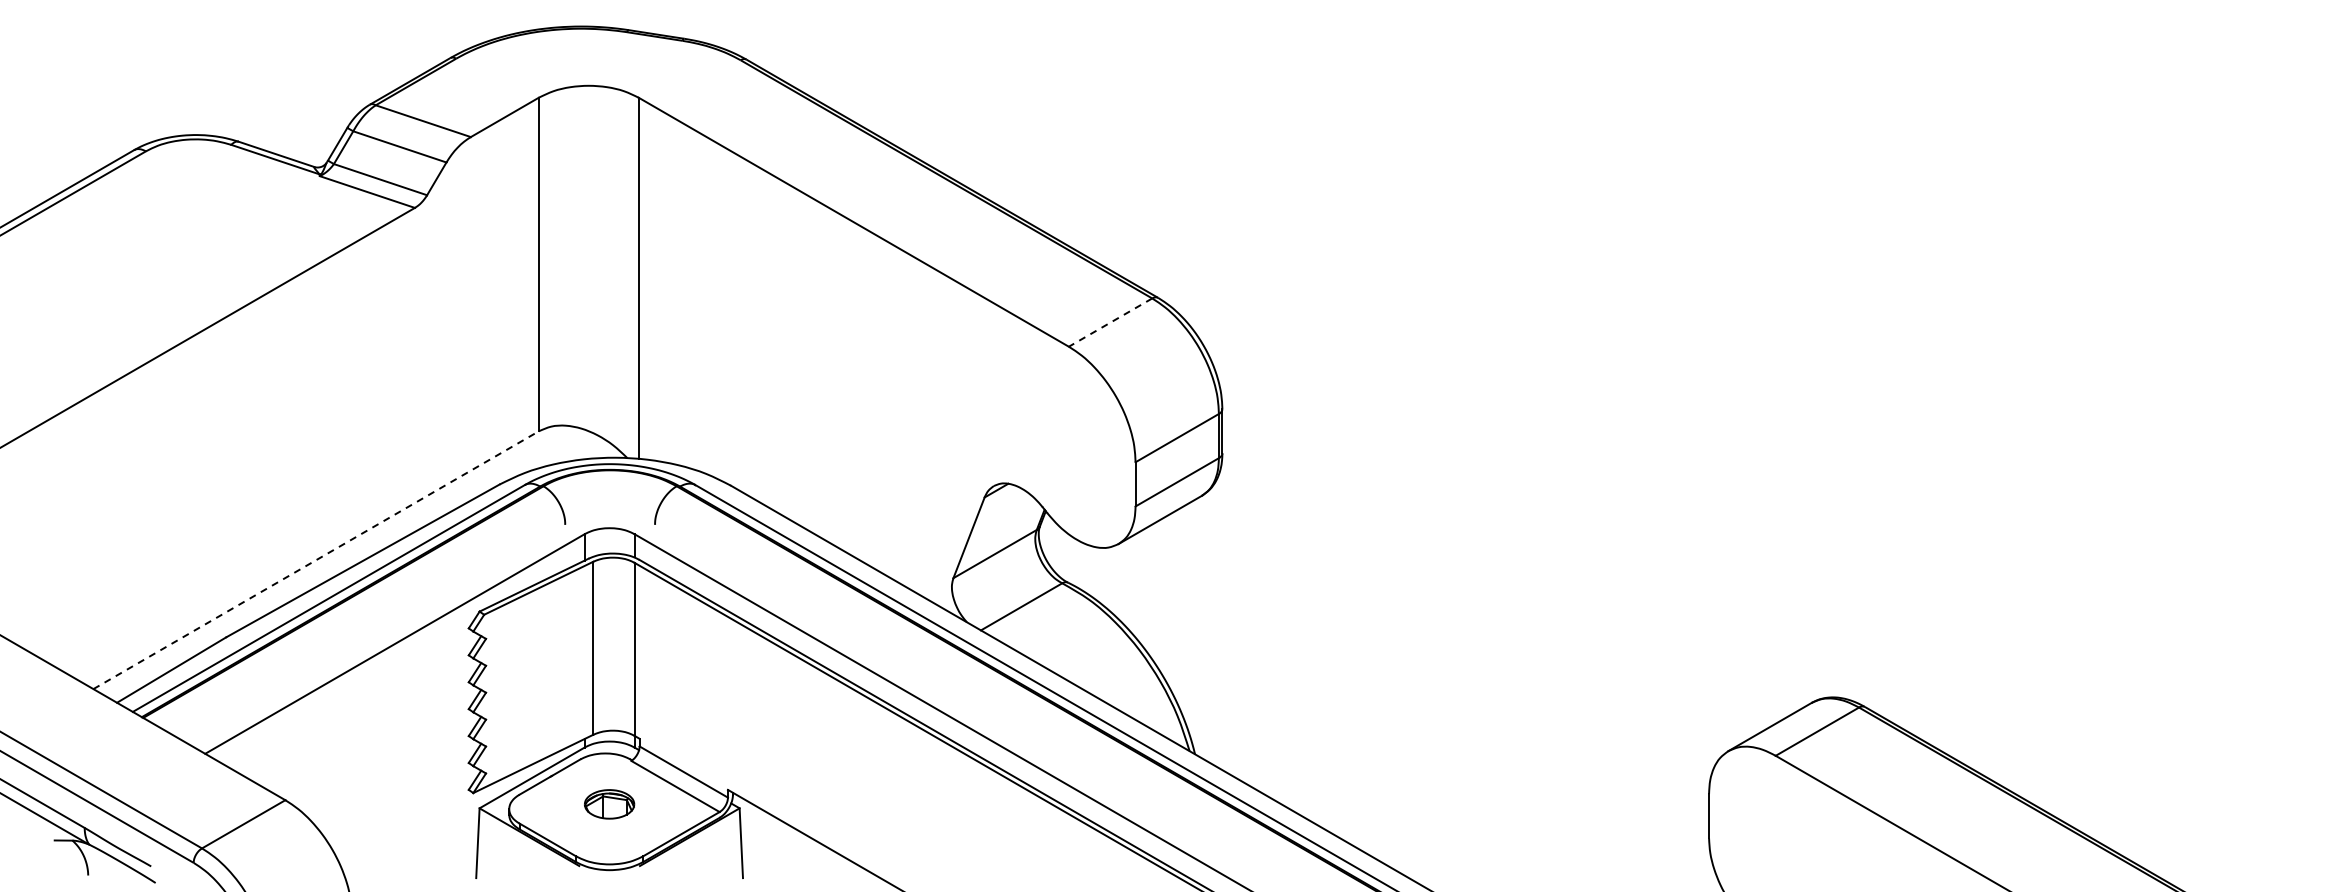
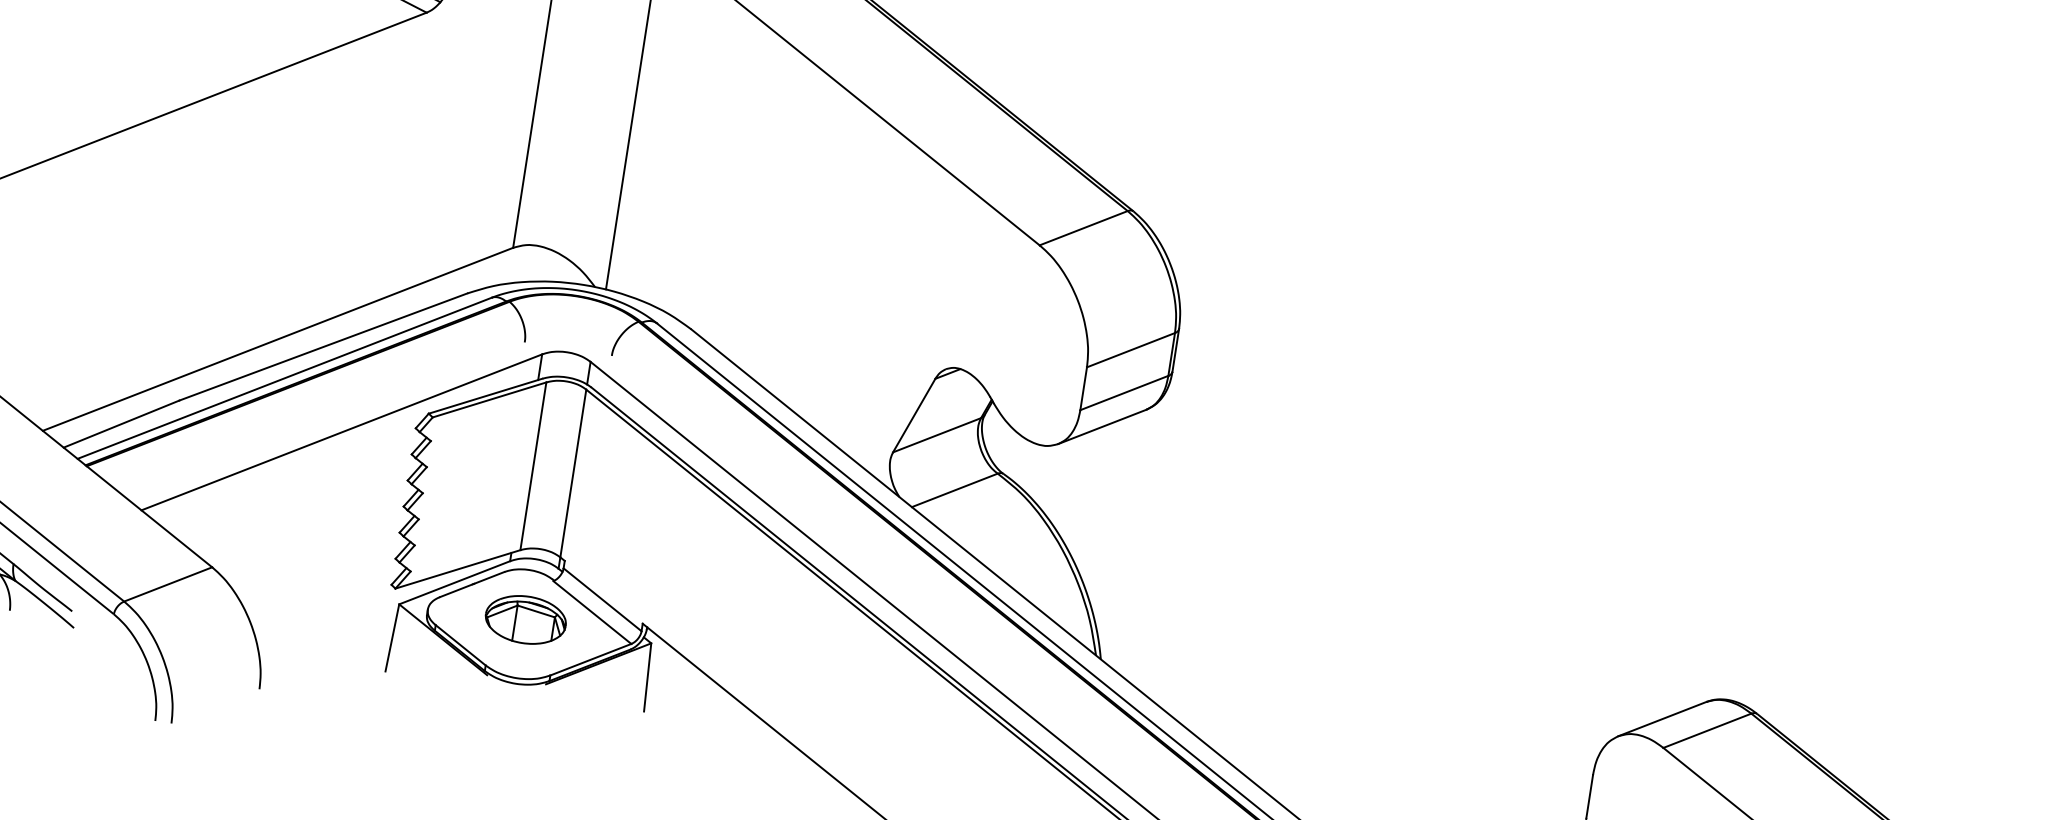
line: (1110, 322) -> (1083, 228), dashed -> solid
line: (316, 559) -> (278, 338), dashed -> solid
part: (609, 804) -> (525, 620), size x1.67

